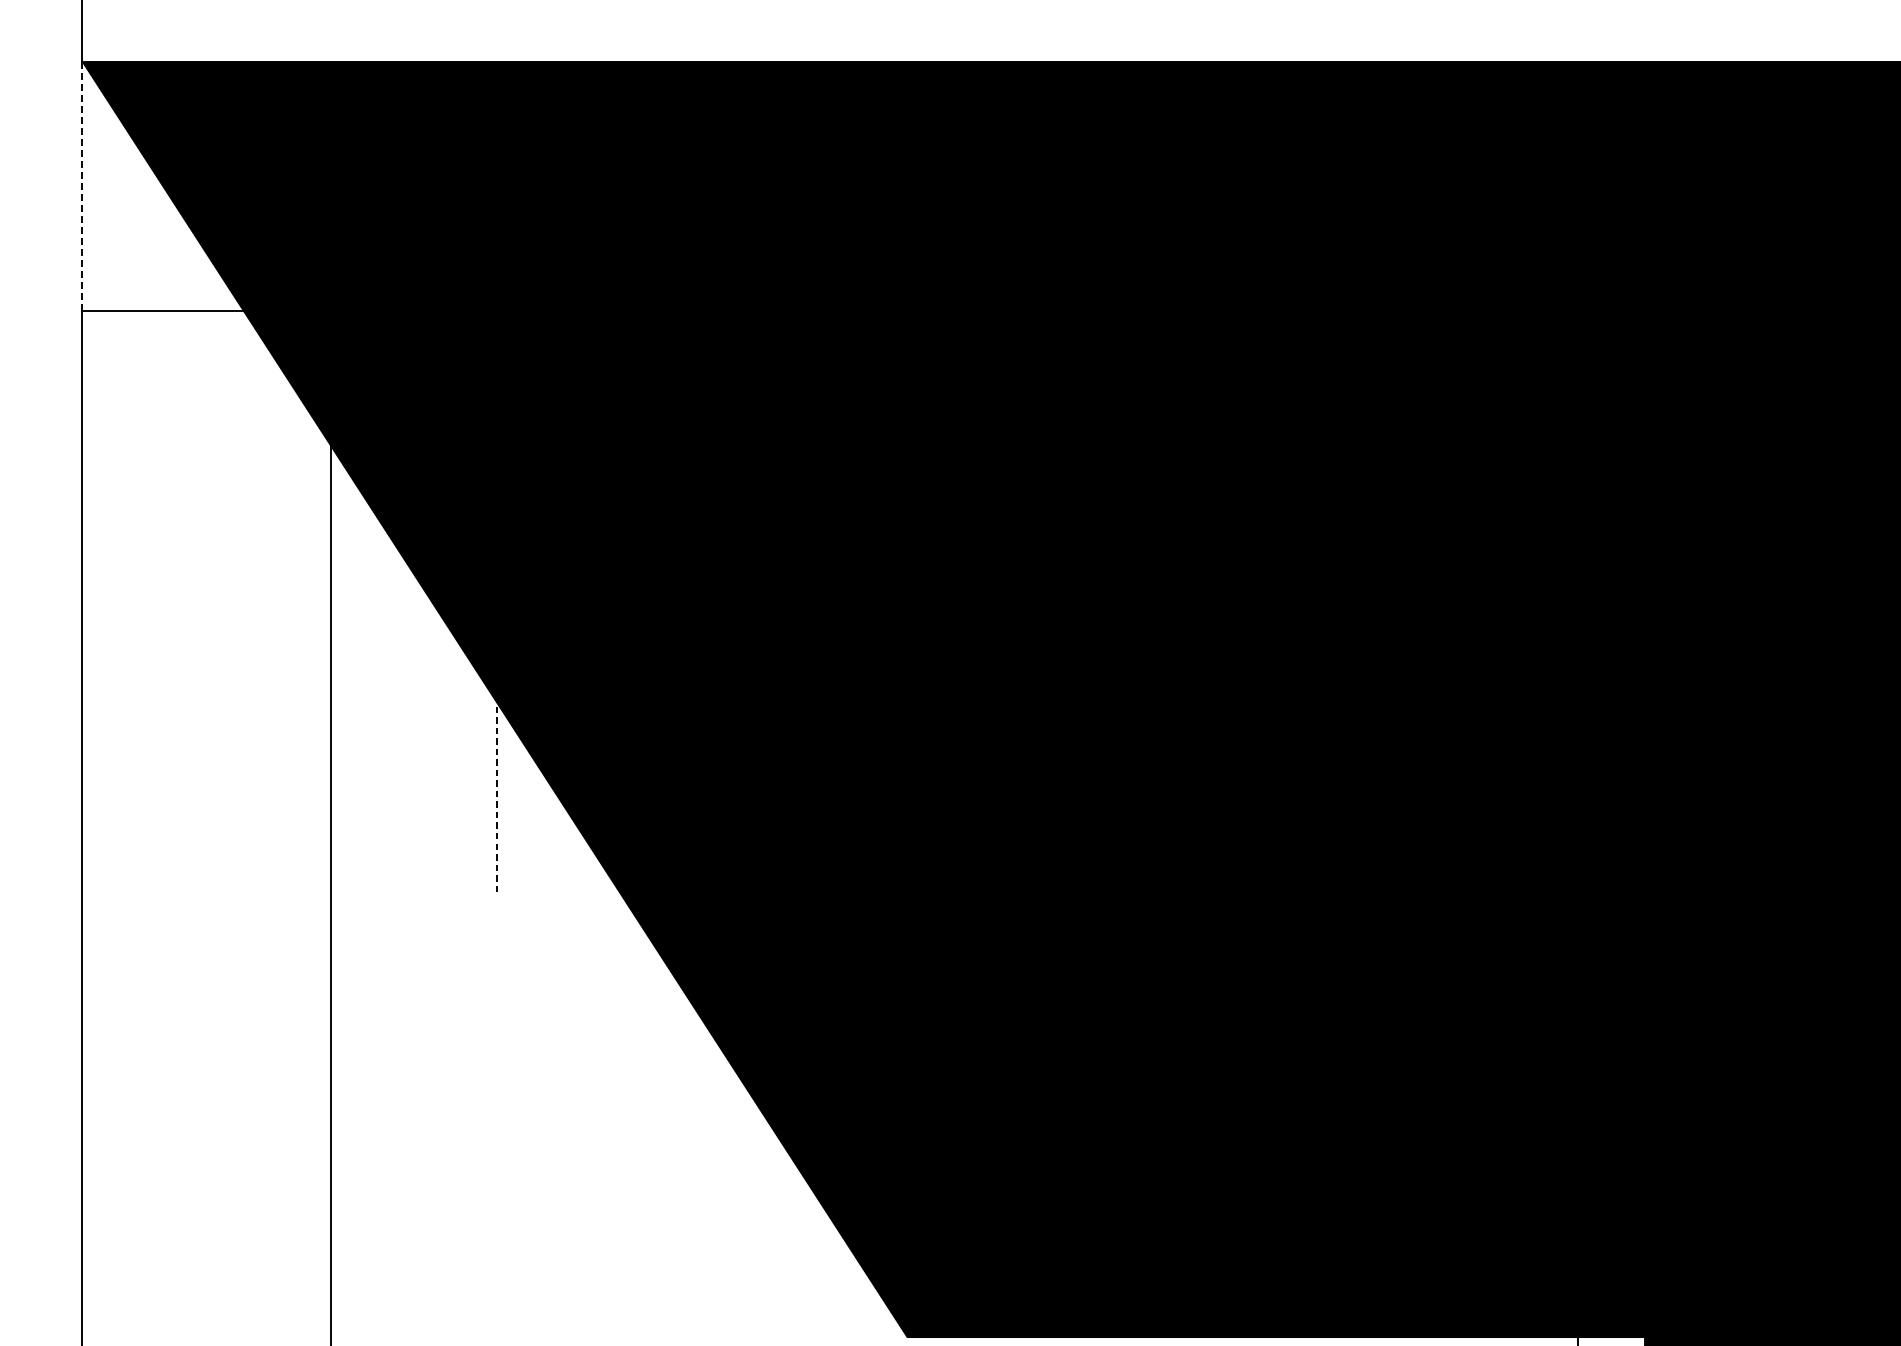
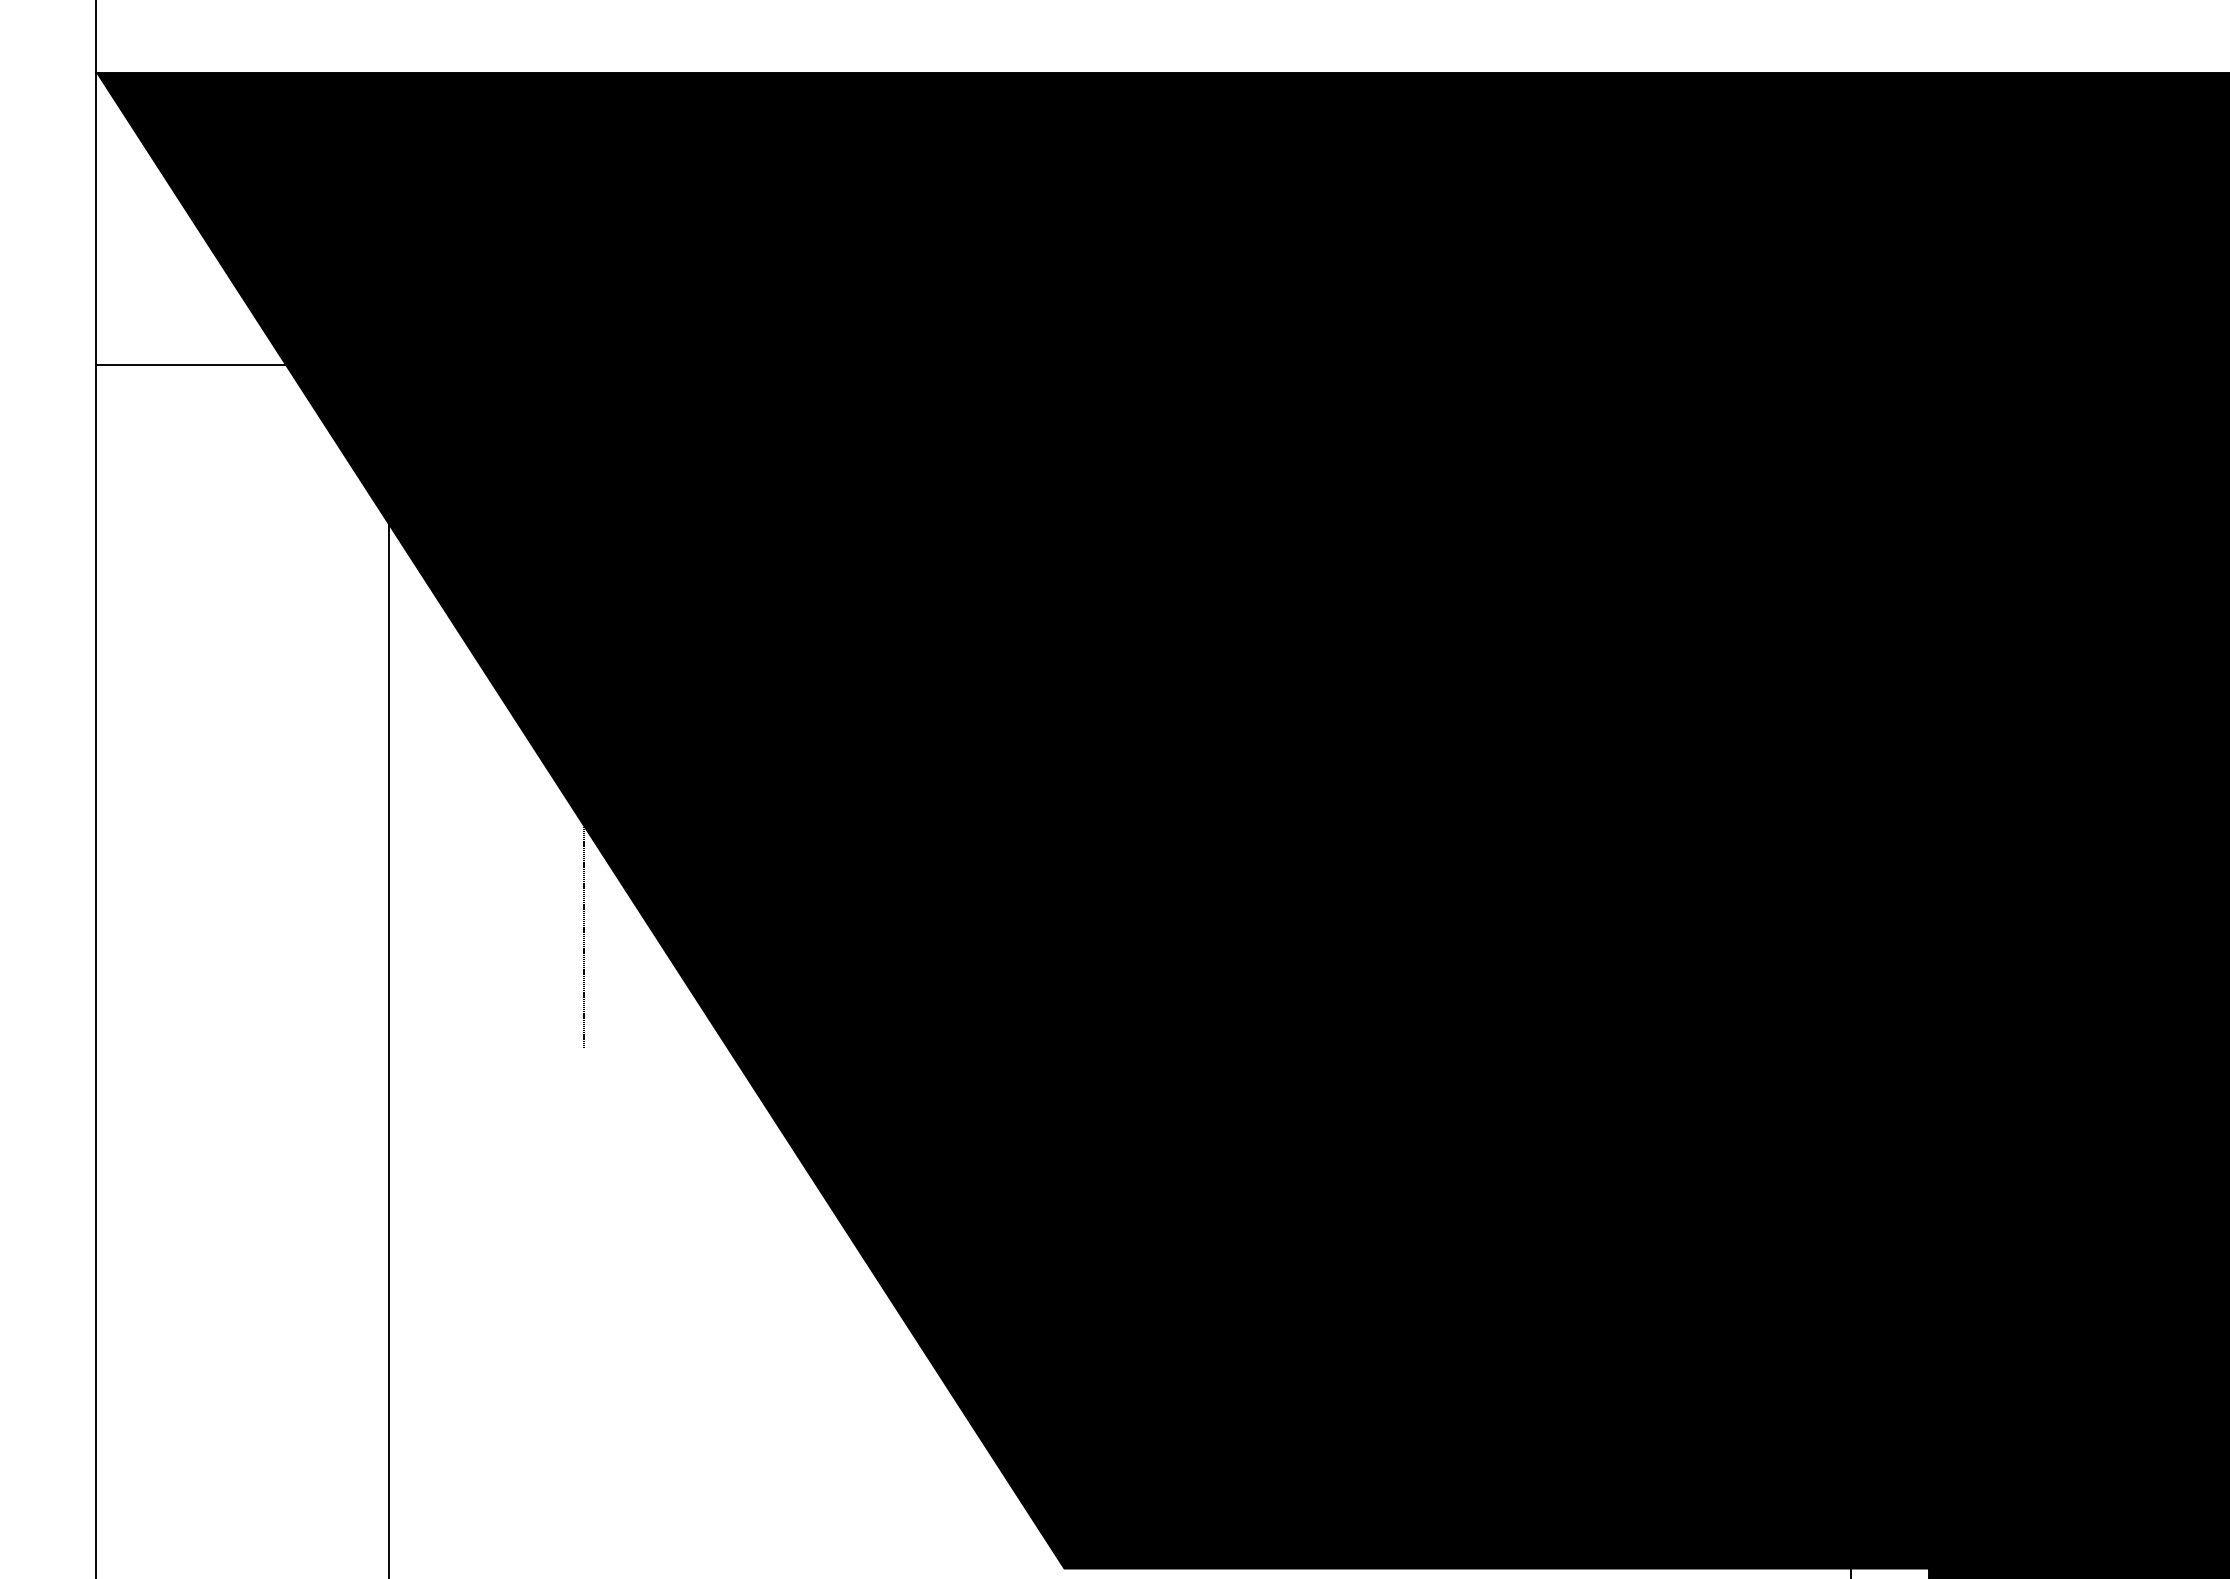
line: (81, 186) -> (95, 218), dashed -> solid

